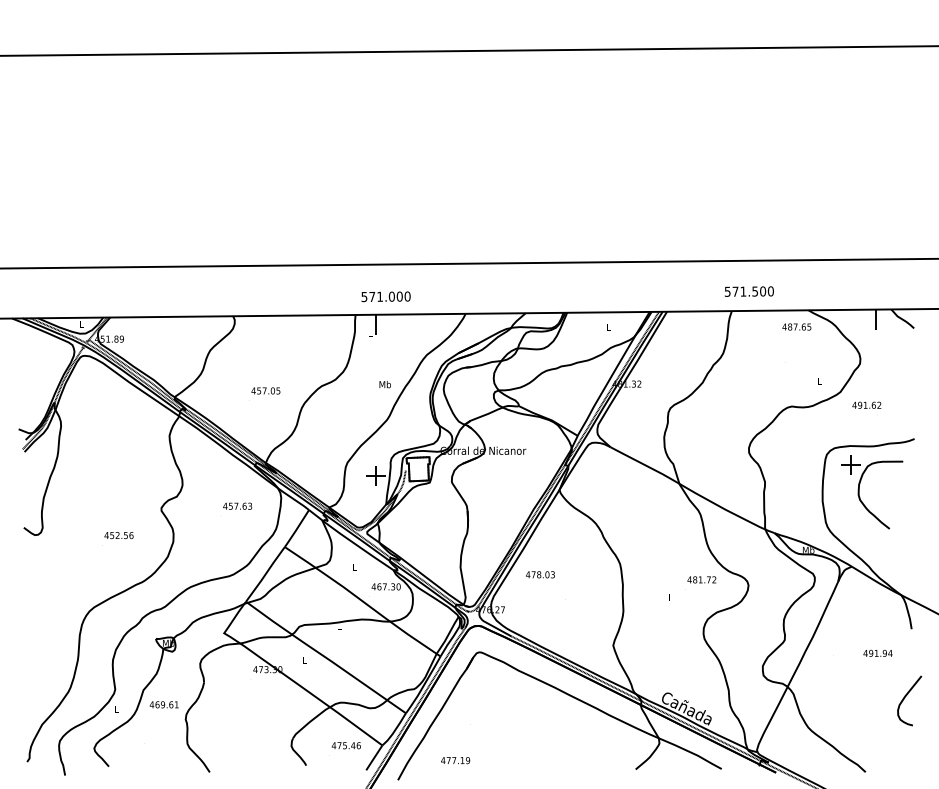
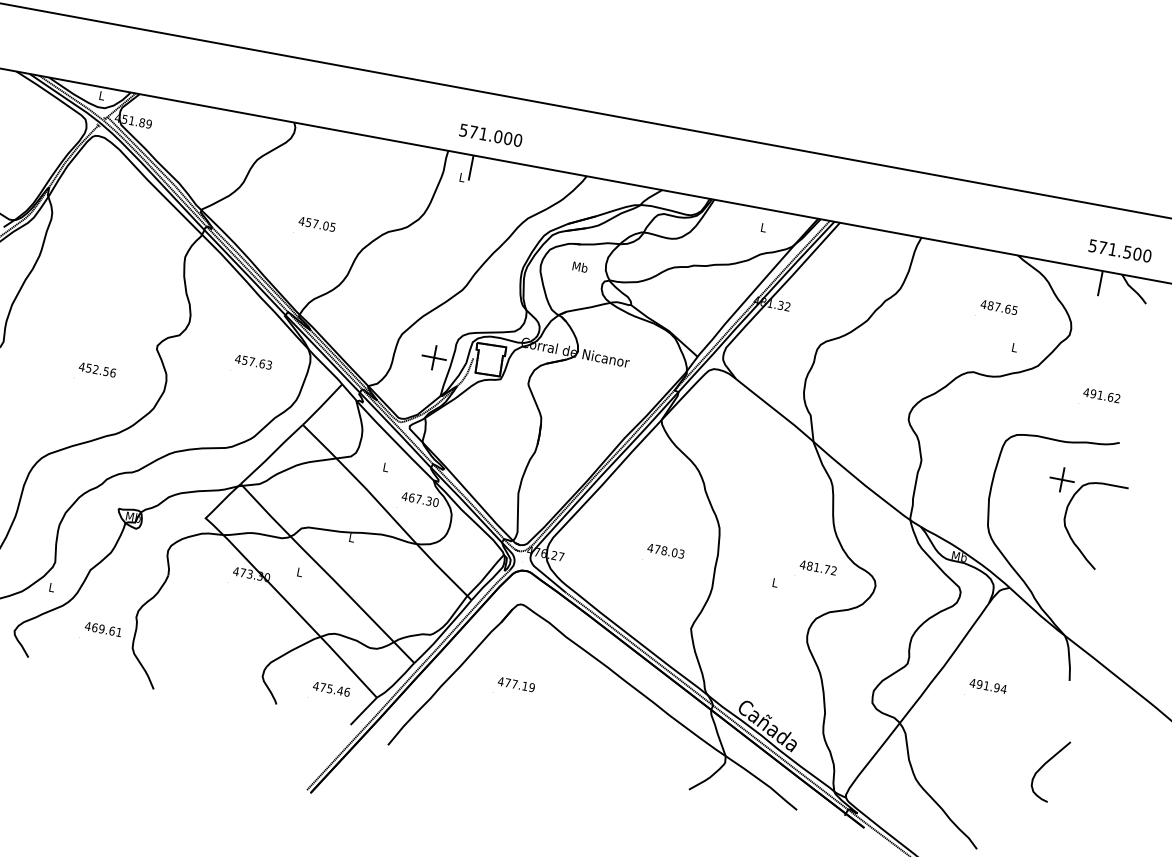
text: (749, 291) -> (1120, 250), moved
text: (796, 326) -> (998, 306), moved
text: (384, 384) -> (579, 266), moved
text: (866, 404) -> (1101, 394), moved
part: (859, 492) -> (1066, 516), moved
text: (540, 574) -> (666, 550), moved
text: (877, 652) -> (987, 684), moved
text: (163, 704) -> (102, 628), moved
text: (455, 760) -> (516, 684), moved

